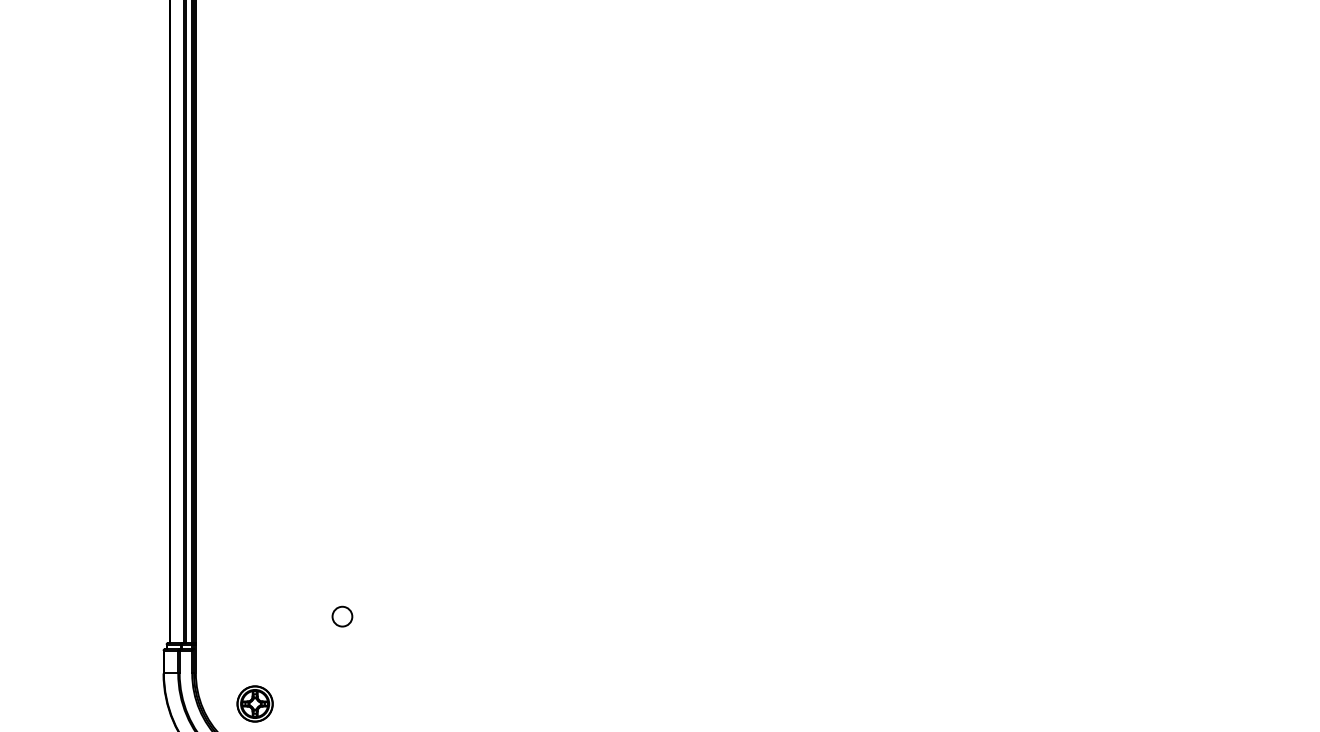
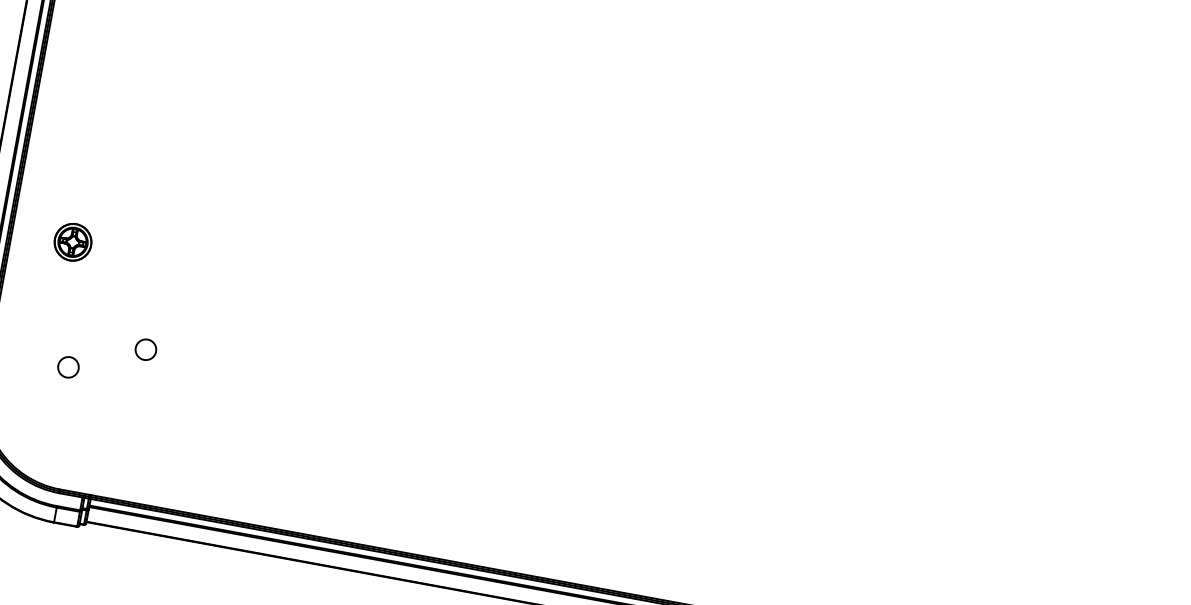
circle: (272, 646) -> (68, 367), added
part: (254, 703) -> (72, 241), moved

